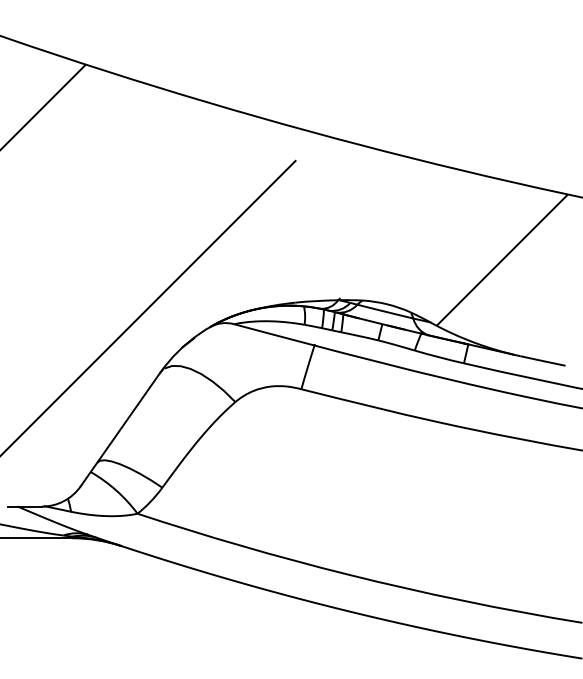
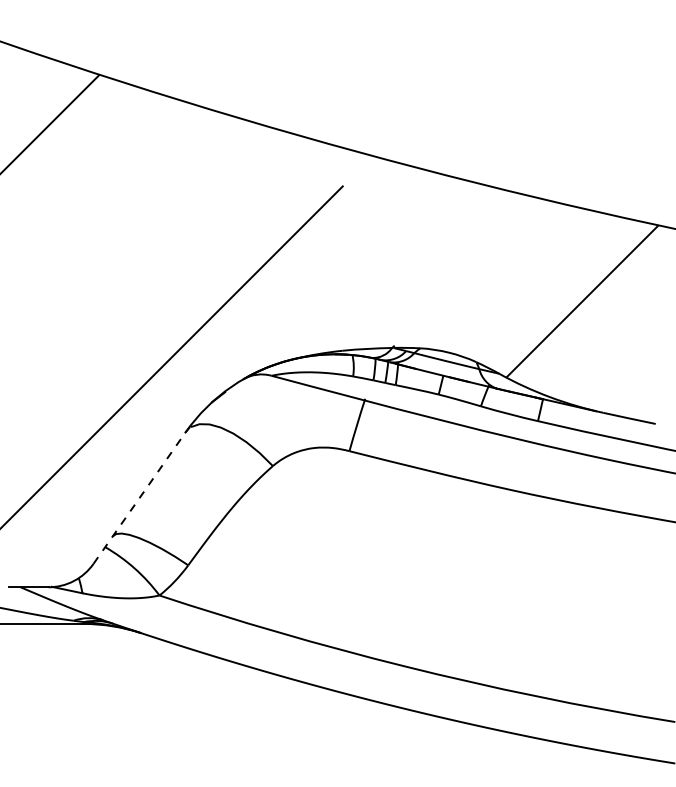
line: (120, 429) -> (139, 497), solid -> dashed

